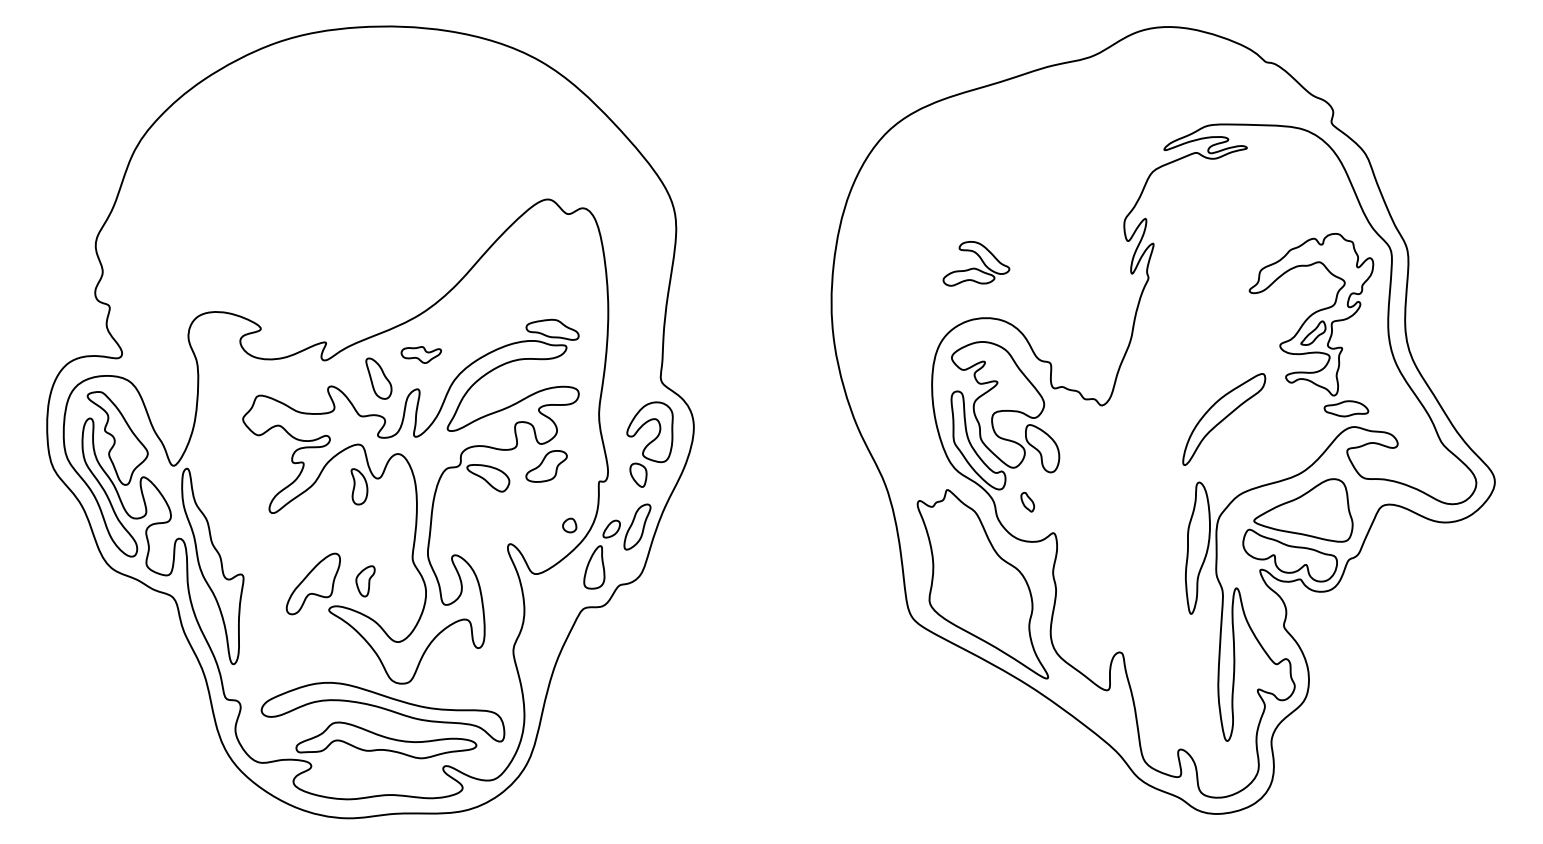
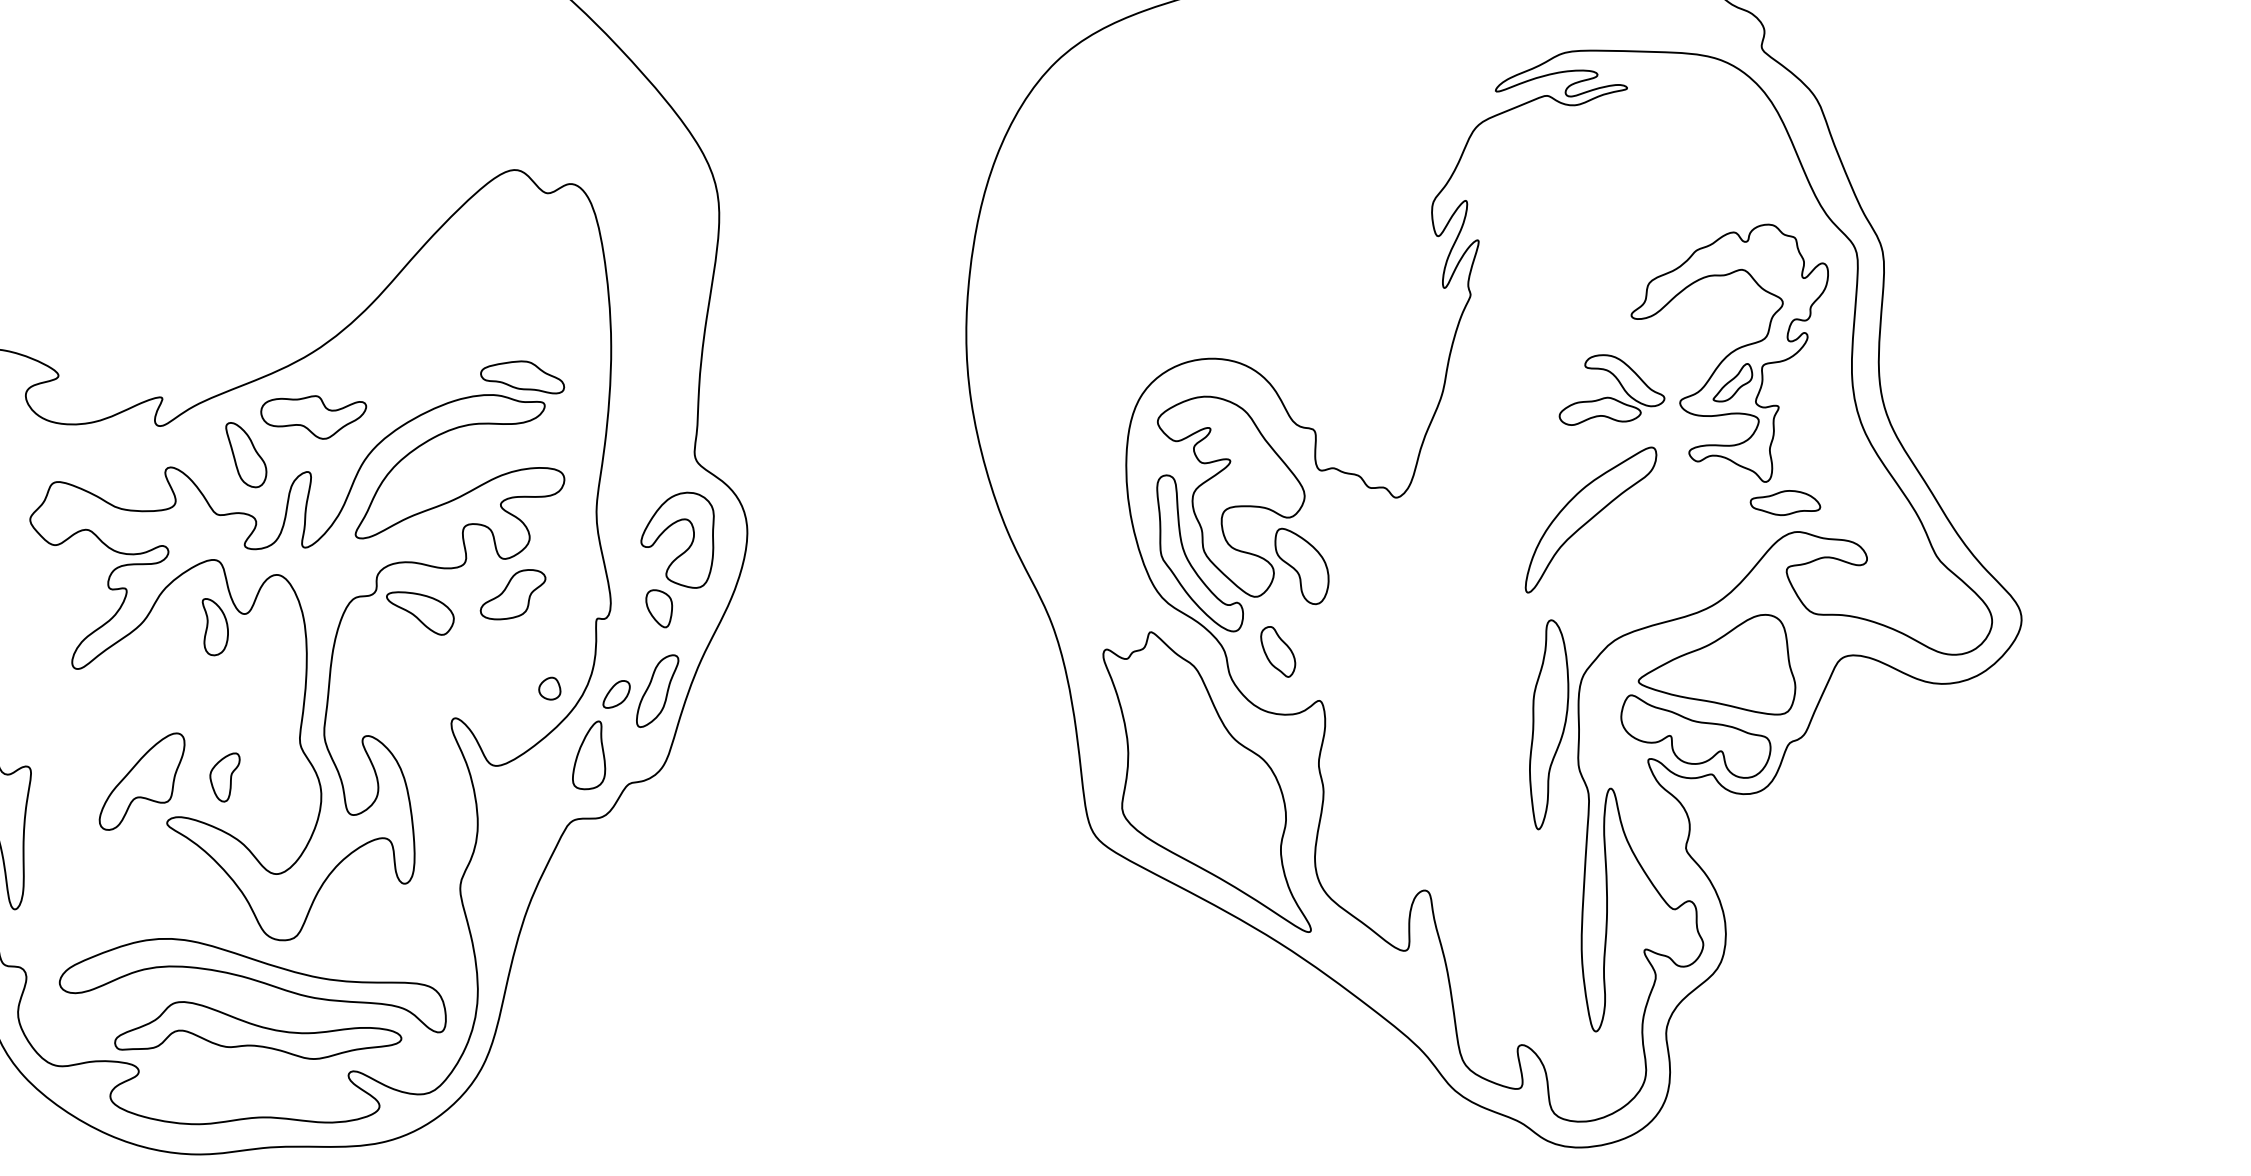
part: (976, 263) -> (1612, 389), moved
part: (421, 354) -> (314, 416), size x1.67
part: (1027, 501) -> (1278, 650), size x1.67

